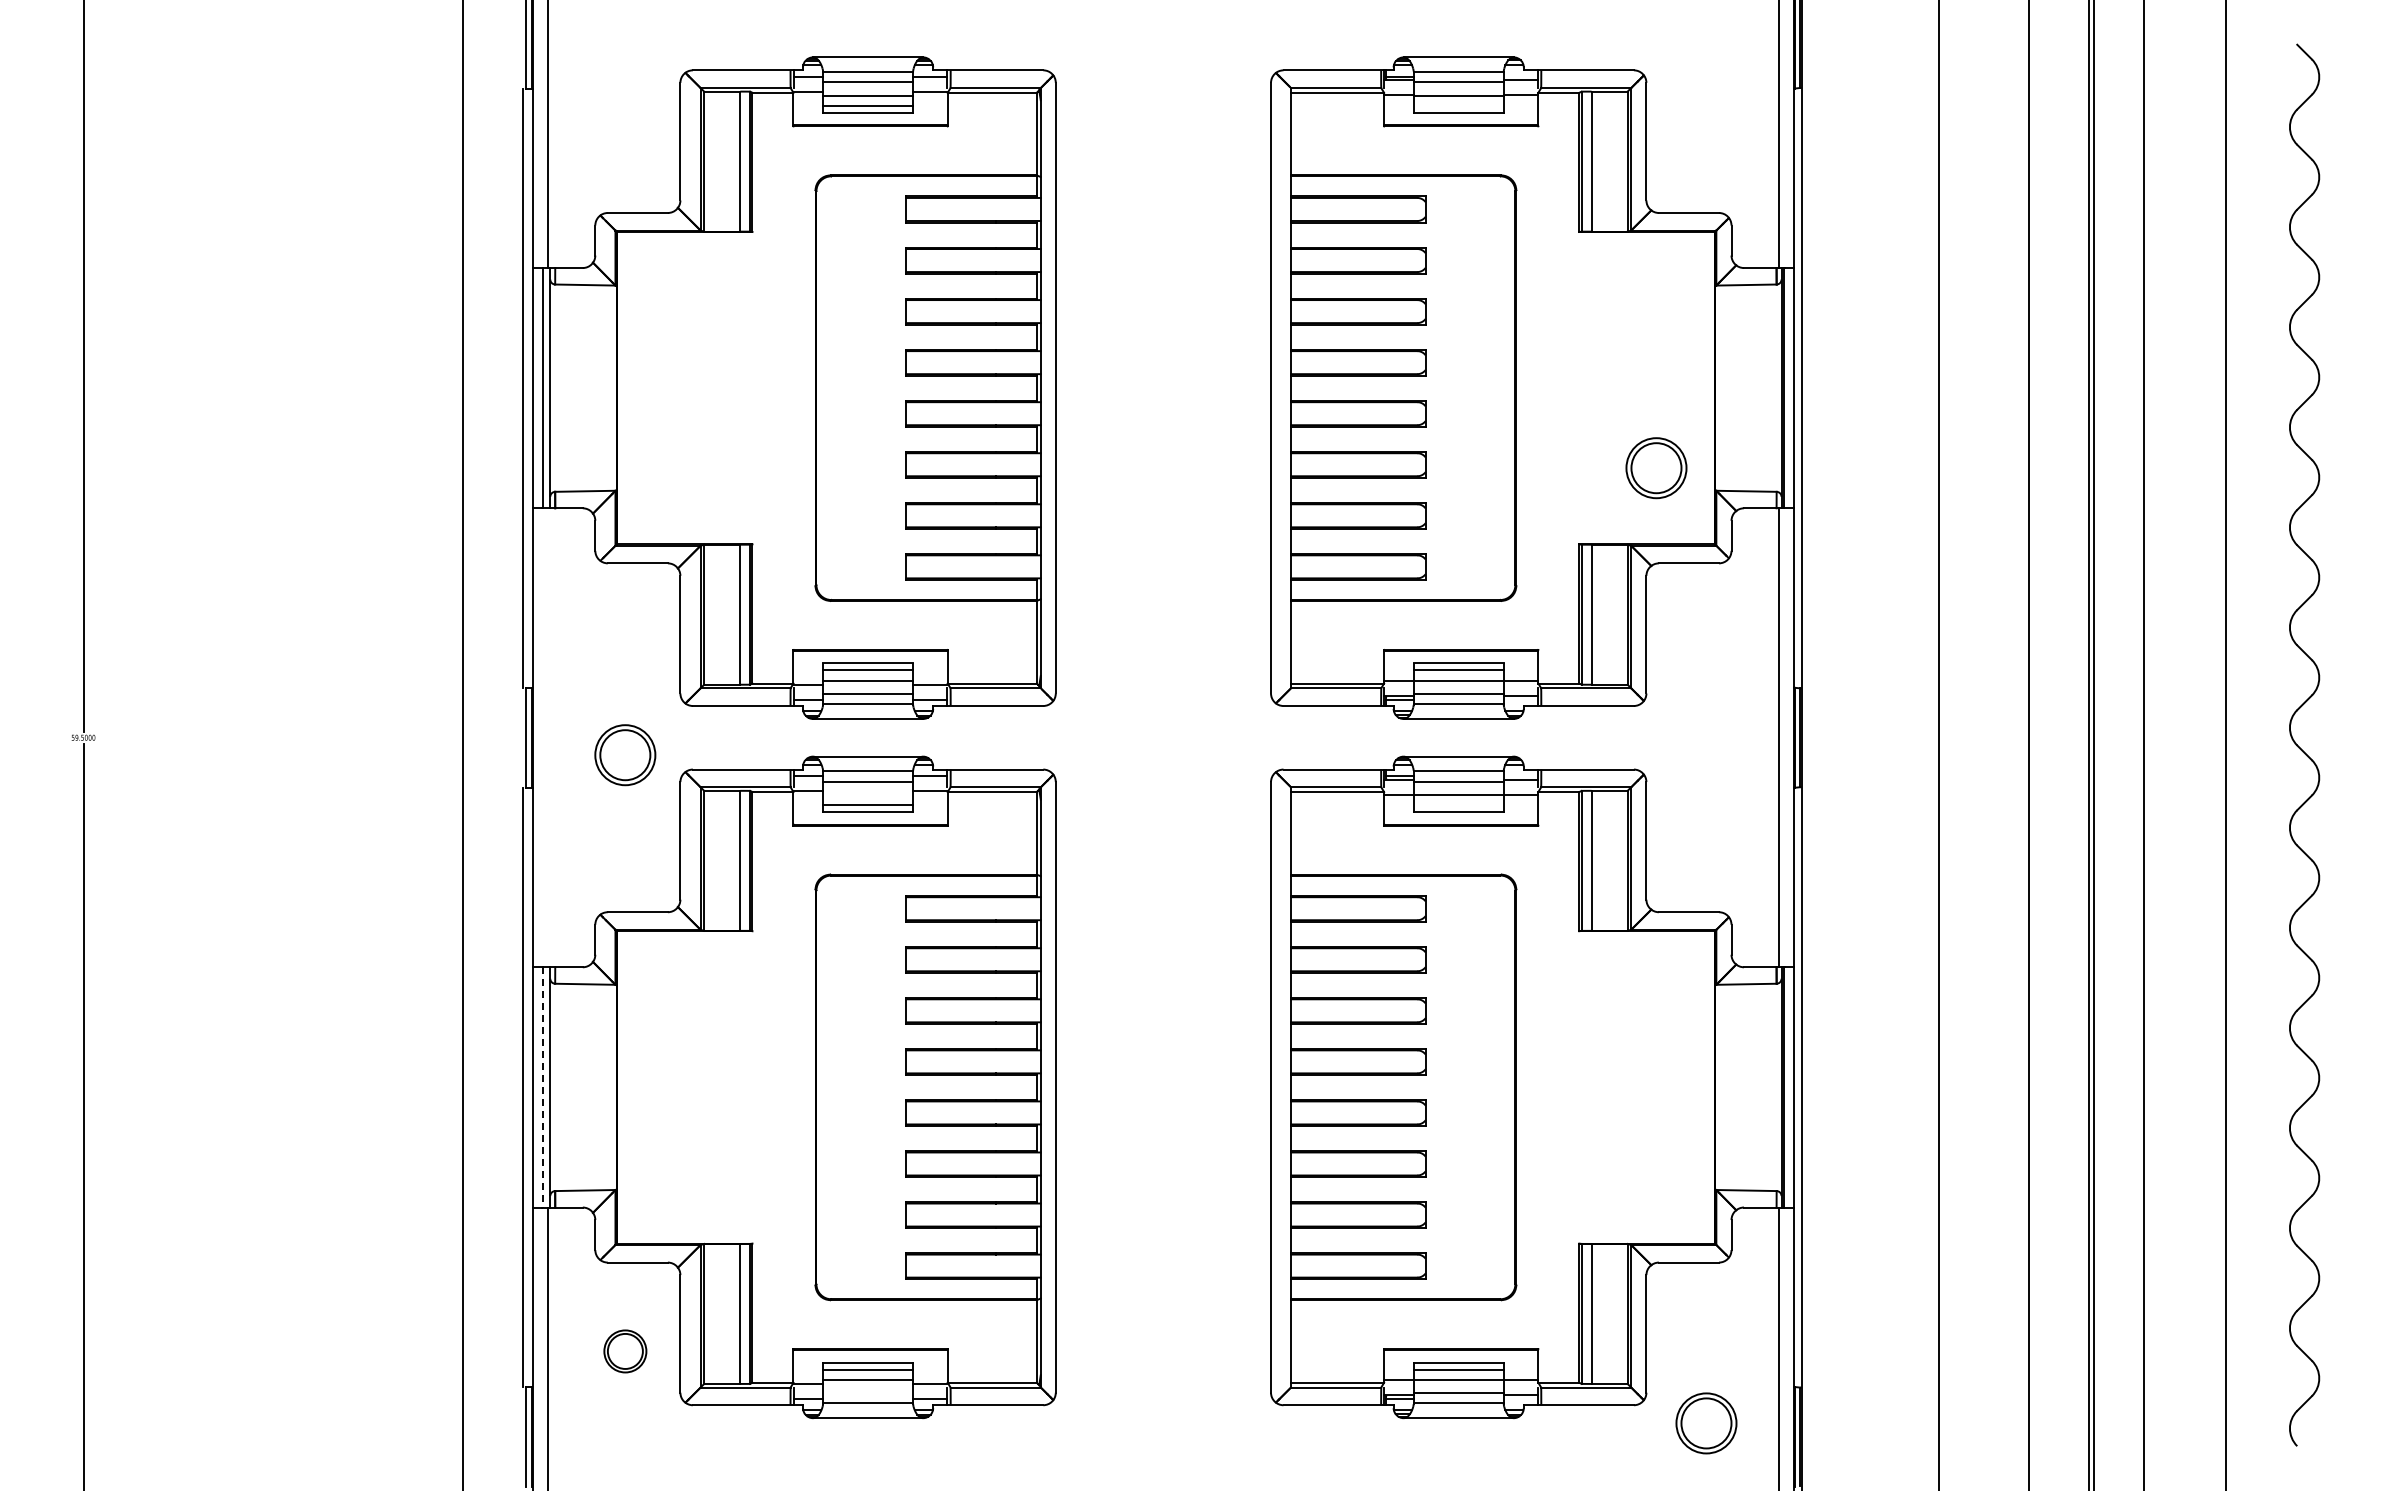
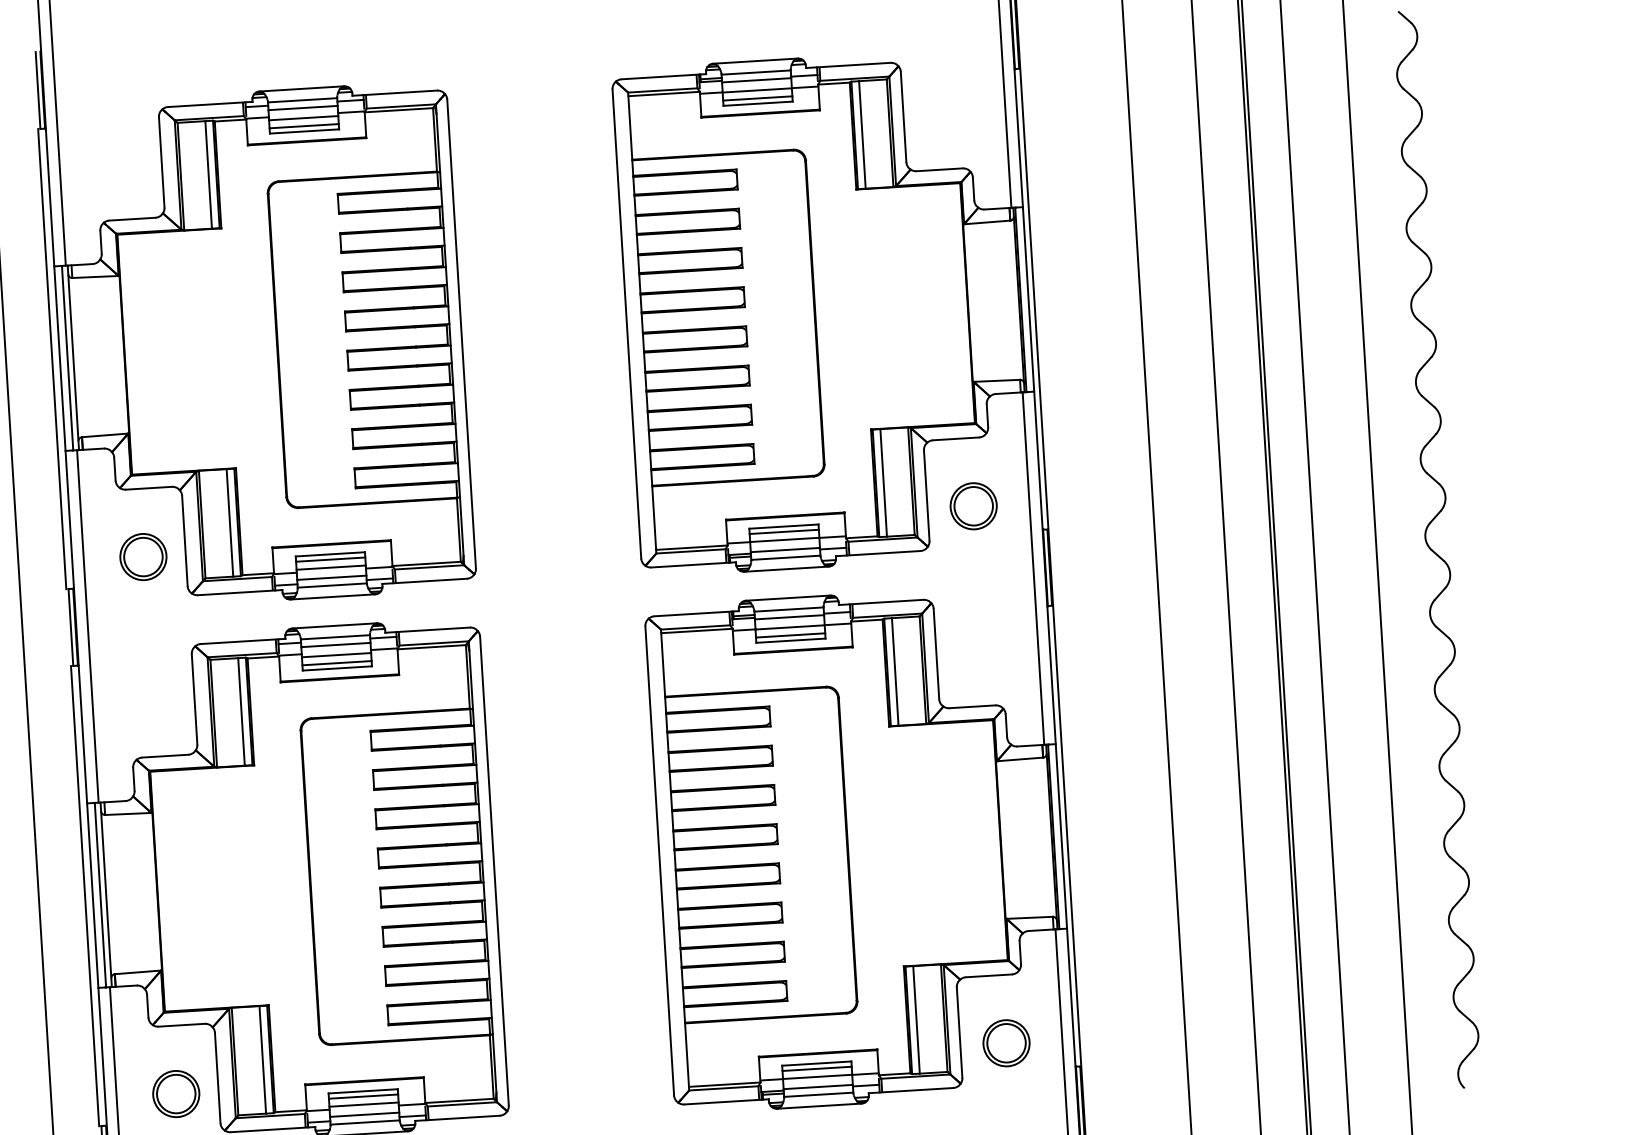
line: (1458, 105) -> (757, 98), added
part: (1656, 468) -> (973, 506), moved
line: (547, 737) -> (87, 626), added
part: (625, 755) -> (143, 557), moved
line: (868, 794) -> (336, 654), added
line: (1458, 805) -> (790, 635), added
line: (542, 1087) -> (100, 895), dashed -> solid
part: (625, 1351) -> (176, 1094), size x1.43
line: (868, 1393) -> (364, 1114), added
part: (1706, 1423) -> (1006, 1043), moved

